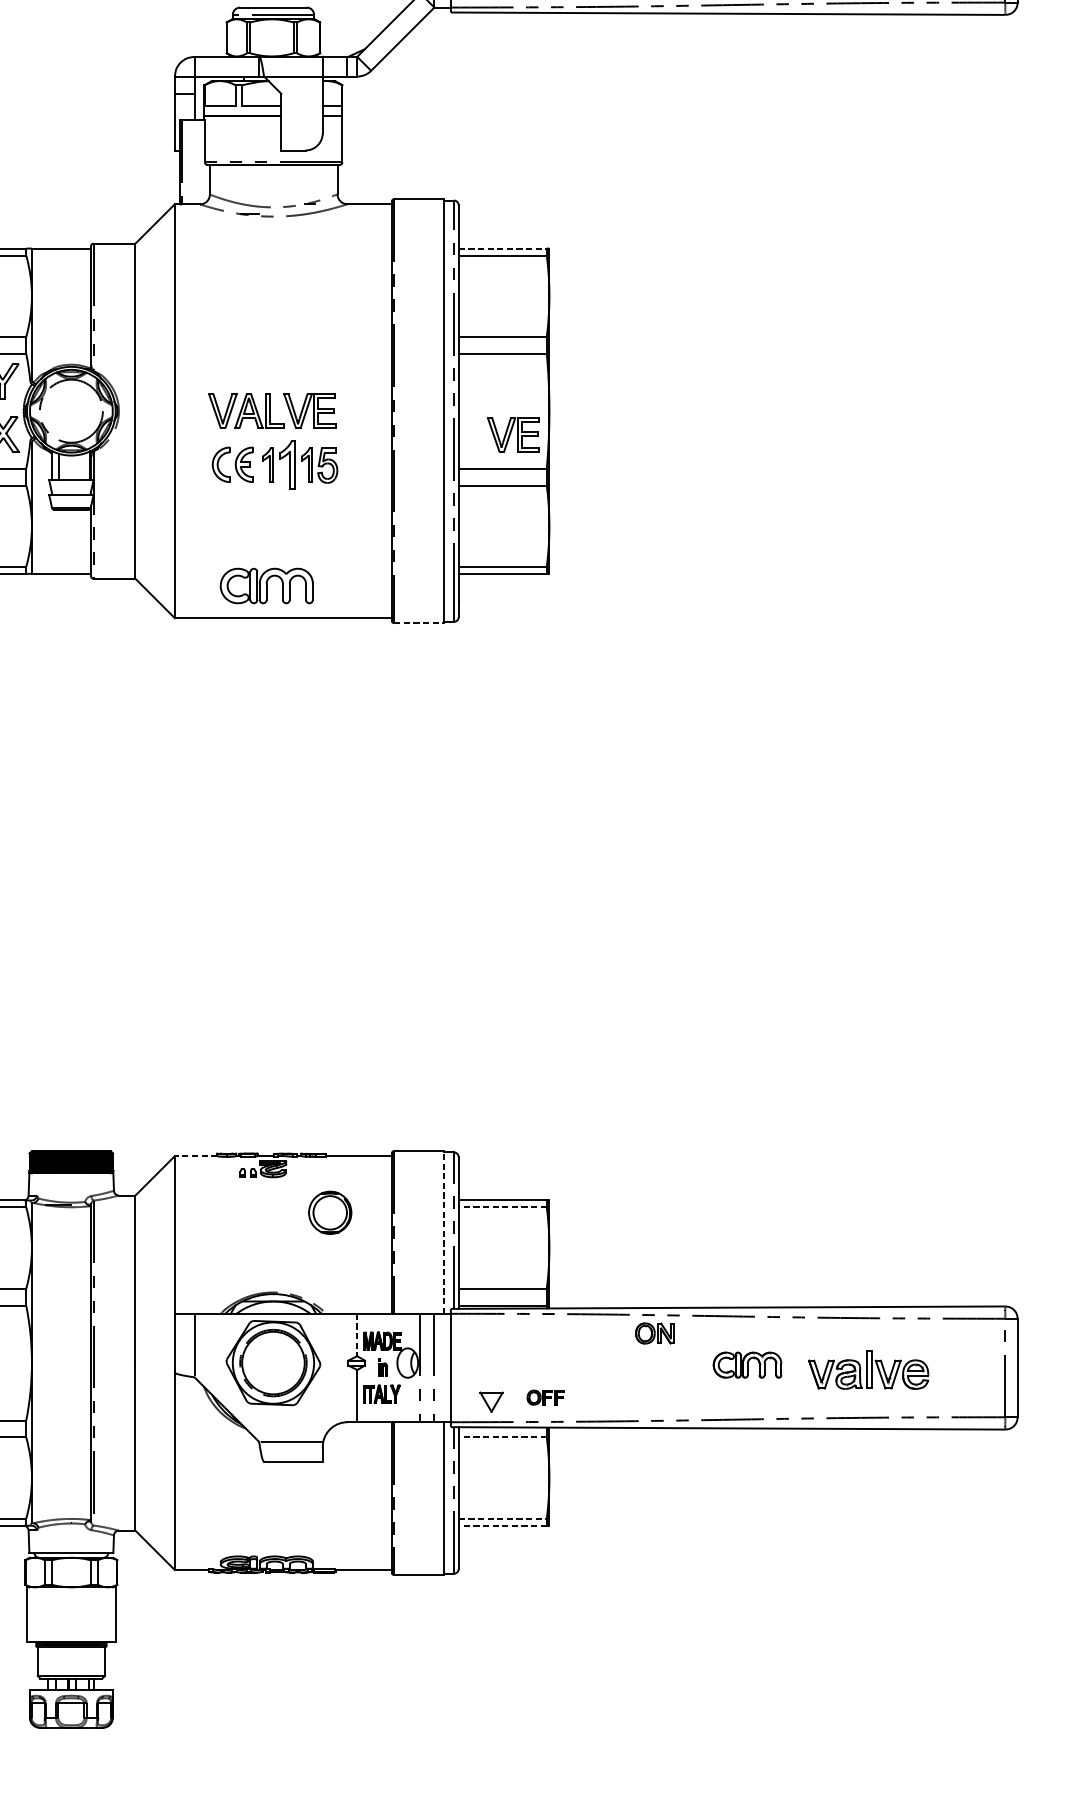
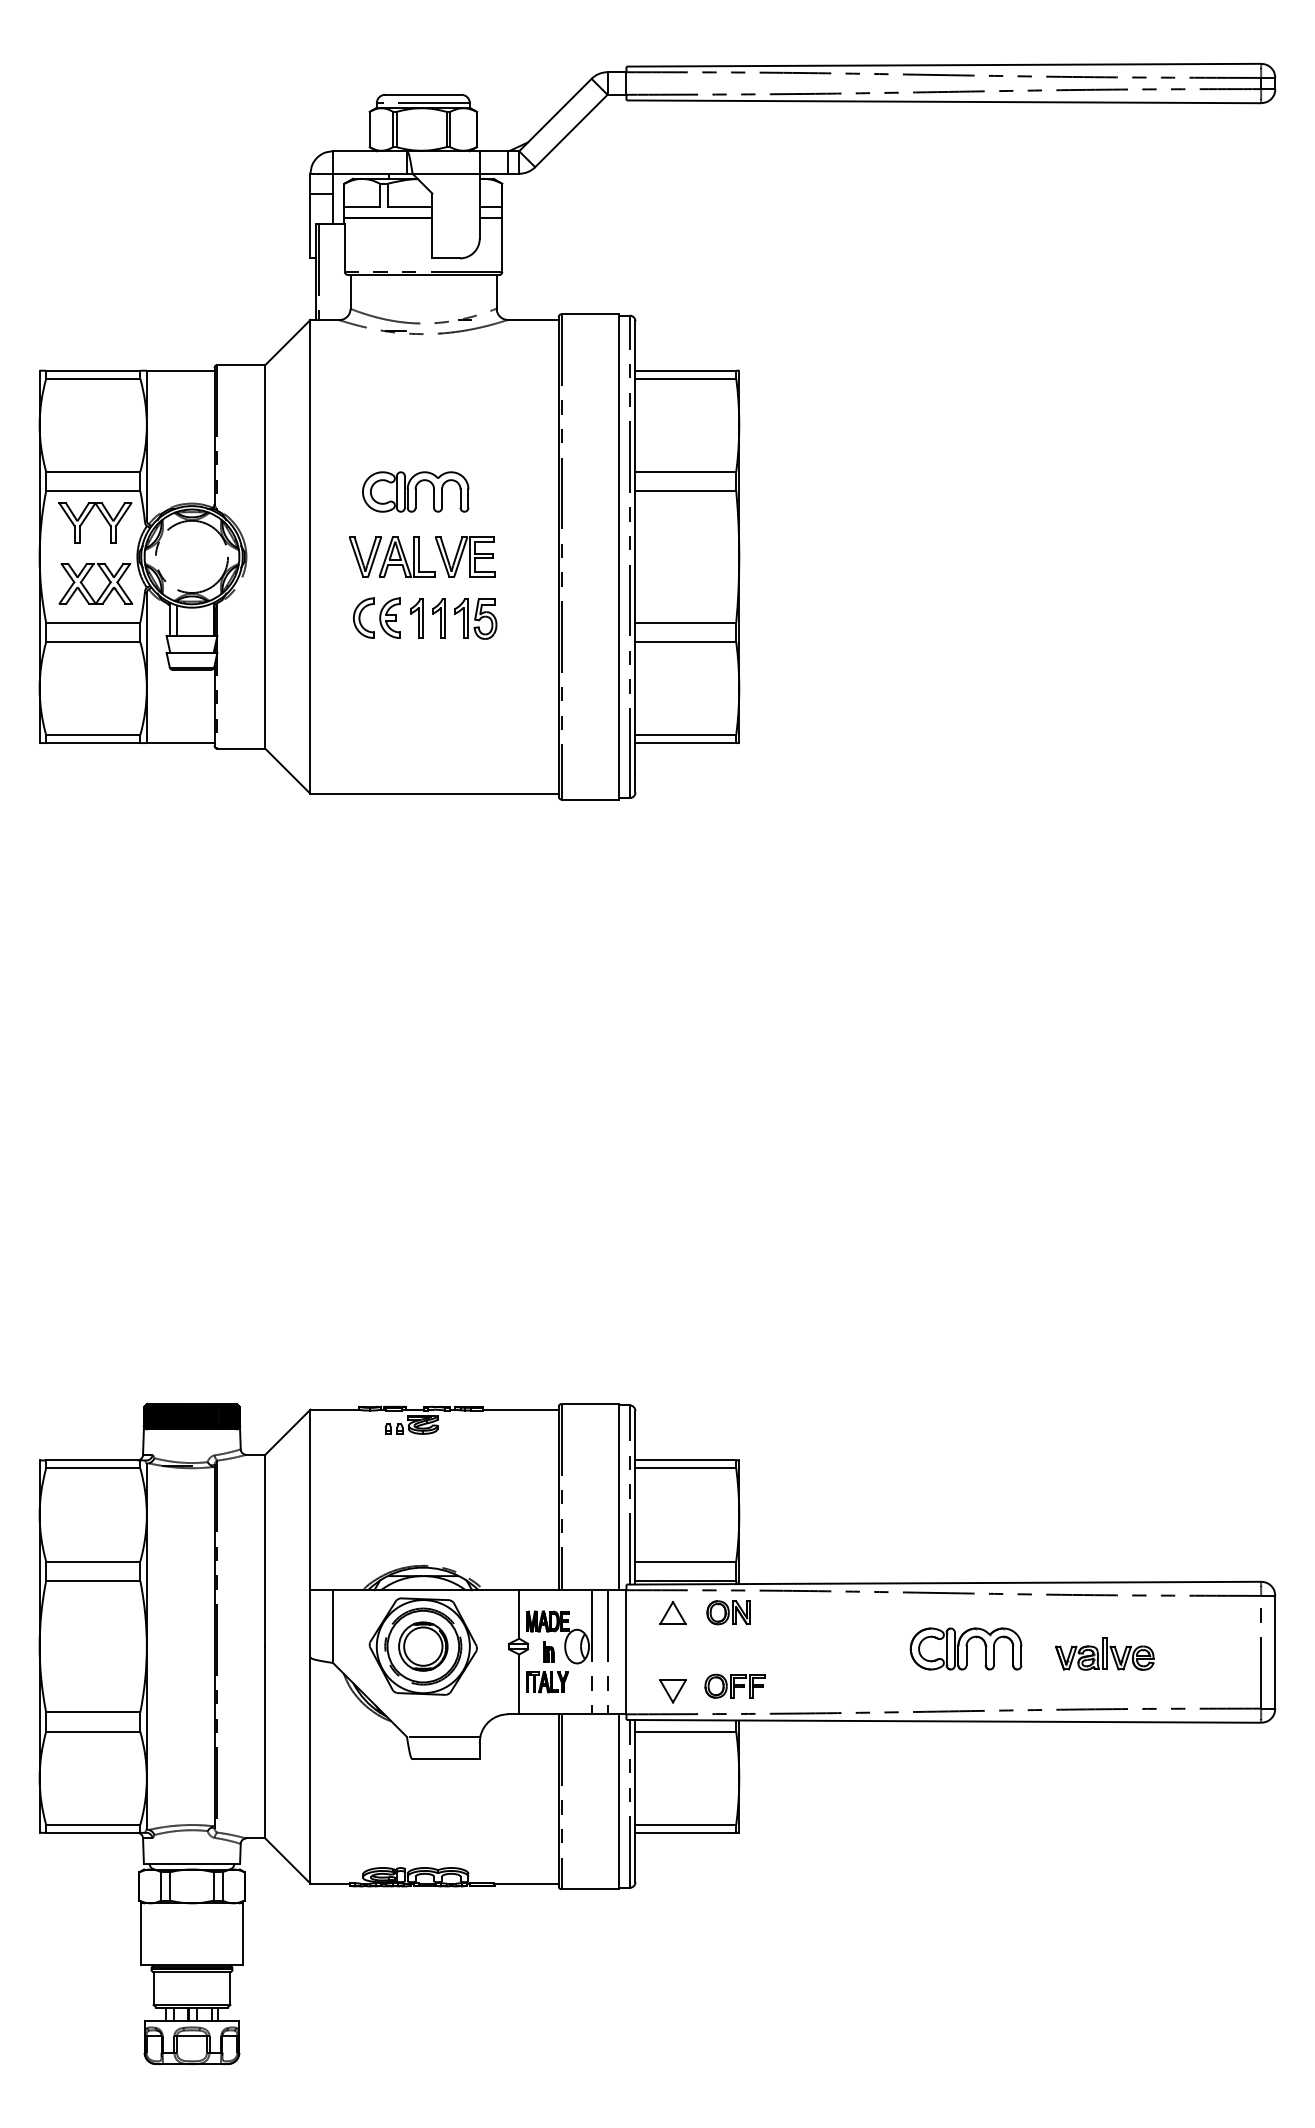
line: (503, 248) -> (686, 370), dashed -> solid
part: (513, 434) -> (698, 583), removed
part: (286, 465) -> (438, 618), size x0.71
part: (266, 585) -> (415, 491), moved
line: (419, 623) -> (590, 799), dashed -> solid
line: (195, 1155) -> (334, 1409), dashed -> solid
line: (502, 1207) -> (685, 1468), dashed -> solid
part: (330, 1212) -> (423, 1646), moved
line: (443, 1231) -> (618, 1496), dashed -> solid
part: (654, 1333) -> (728, 1612), moved
part: (491, 1334) -> (672, 1613), added
line: (357, 1335) -> (519, 1614), dashed -> solid
part: (747, 1364) -> (965, 1648), size x1.43
part: (868, 1369) -> (1104, 1653), size x0.71
part: (545, 1397) -> (734, 1685), size x1.43
line: (502, 1437) -> (685, 1731), dashed -> solid
line: (503, 1518) -> (686, 1824), dashed -> solid
line: (502, 1525) -> (685, 1832), dashed -> solid

